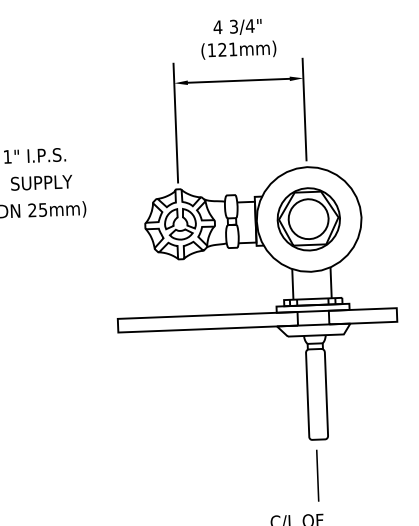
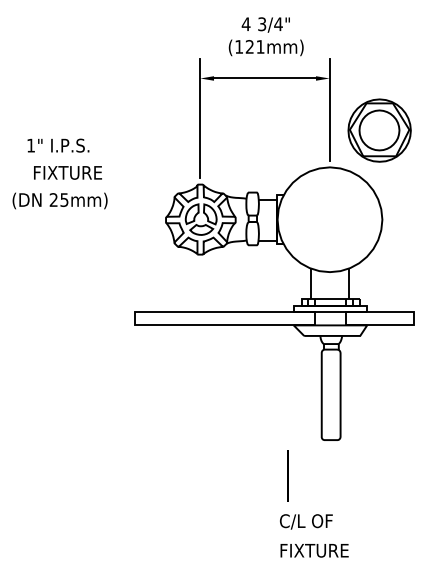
text: (45, 182) -> (67, 172), SUPPLY -> FIXTURE
part: (308, 219) -> (379, 130), moved
line: (317, 475) -> (287, 475), moved

